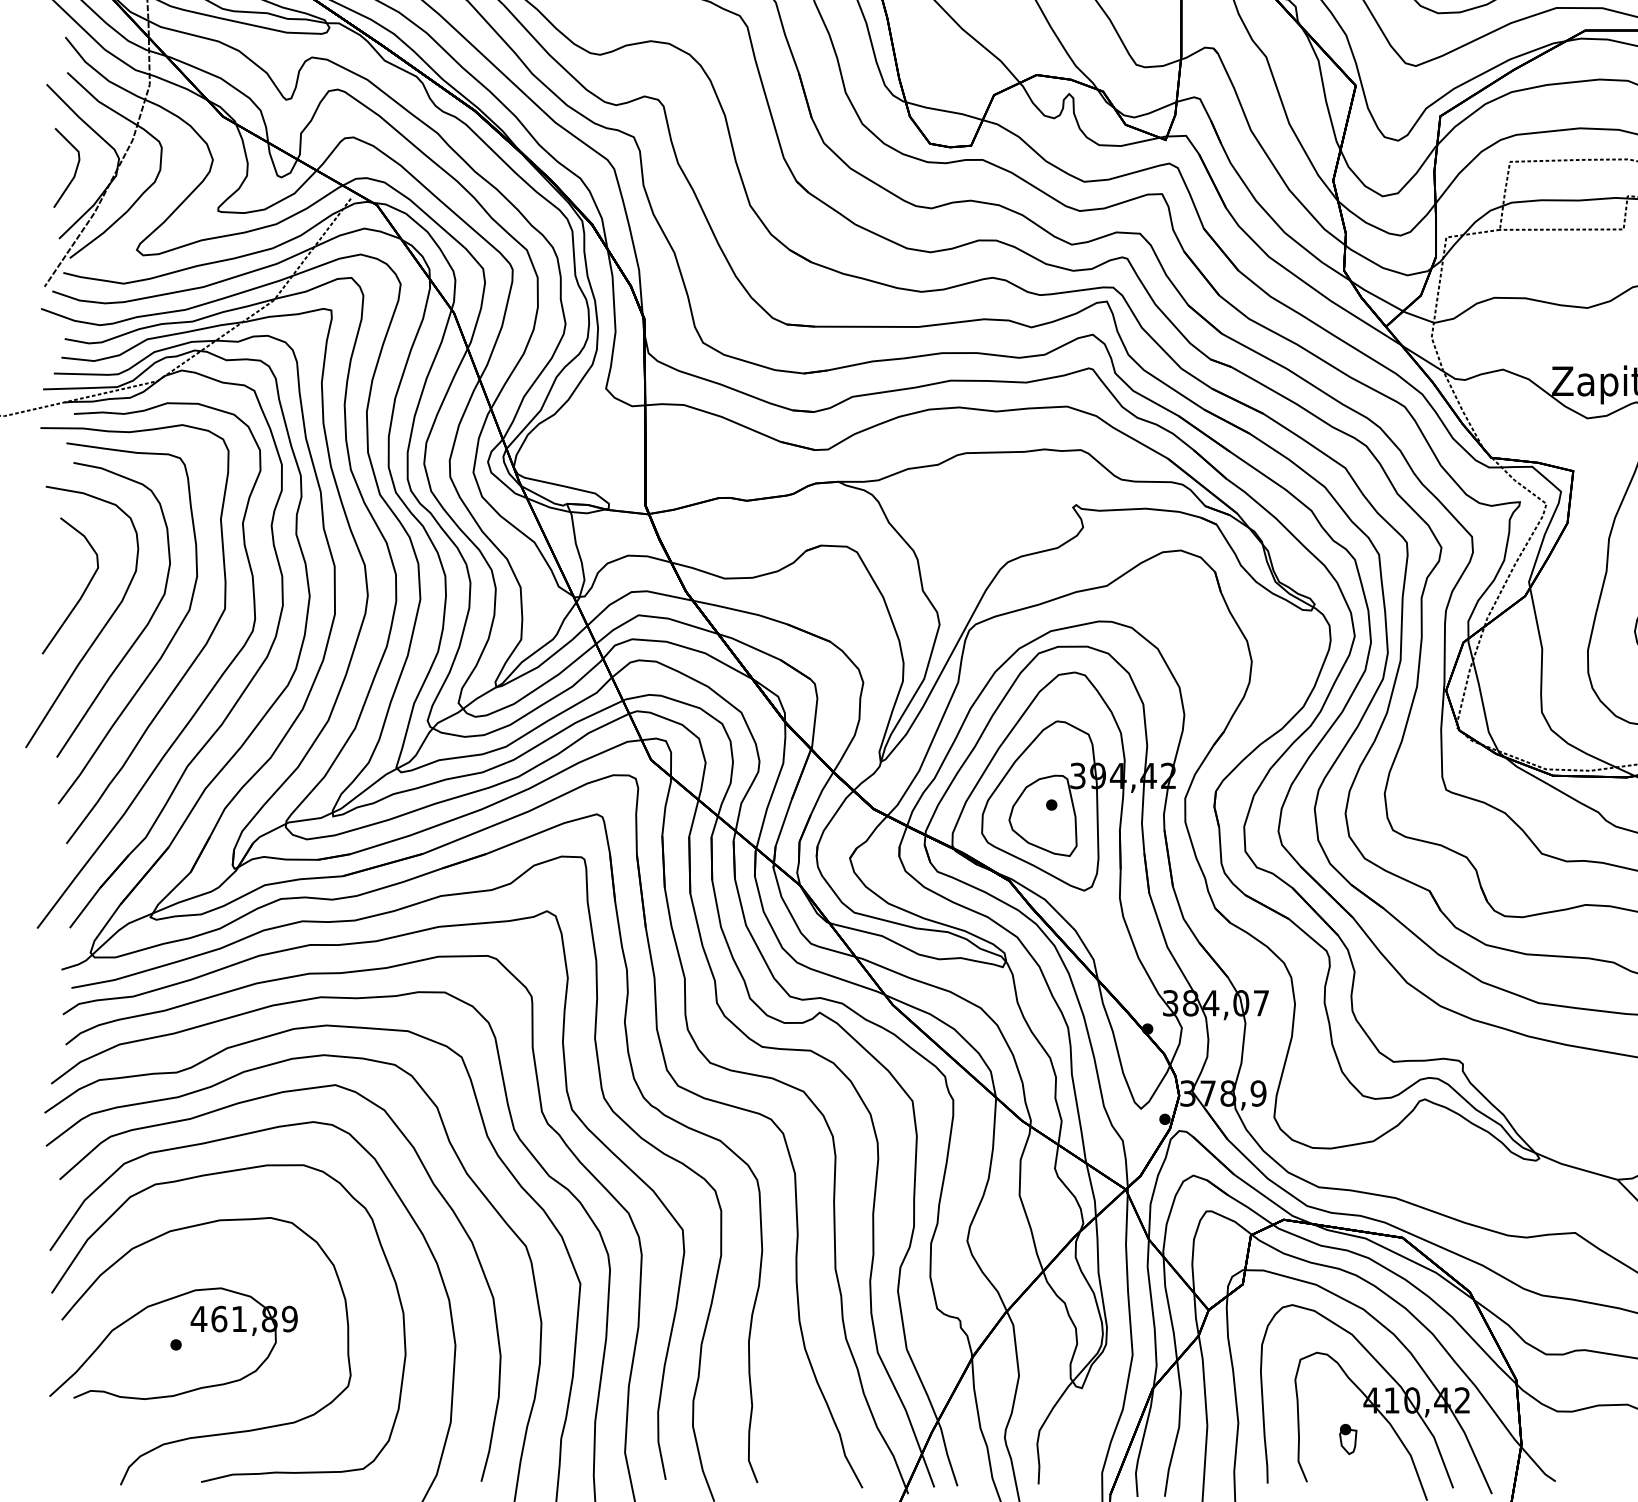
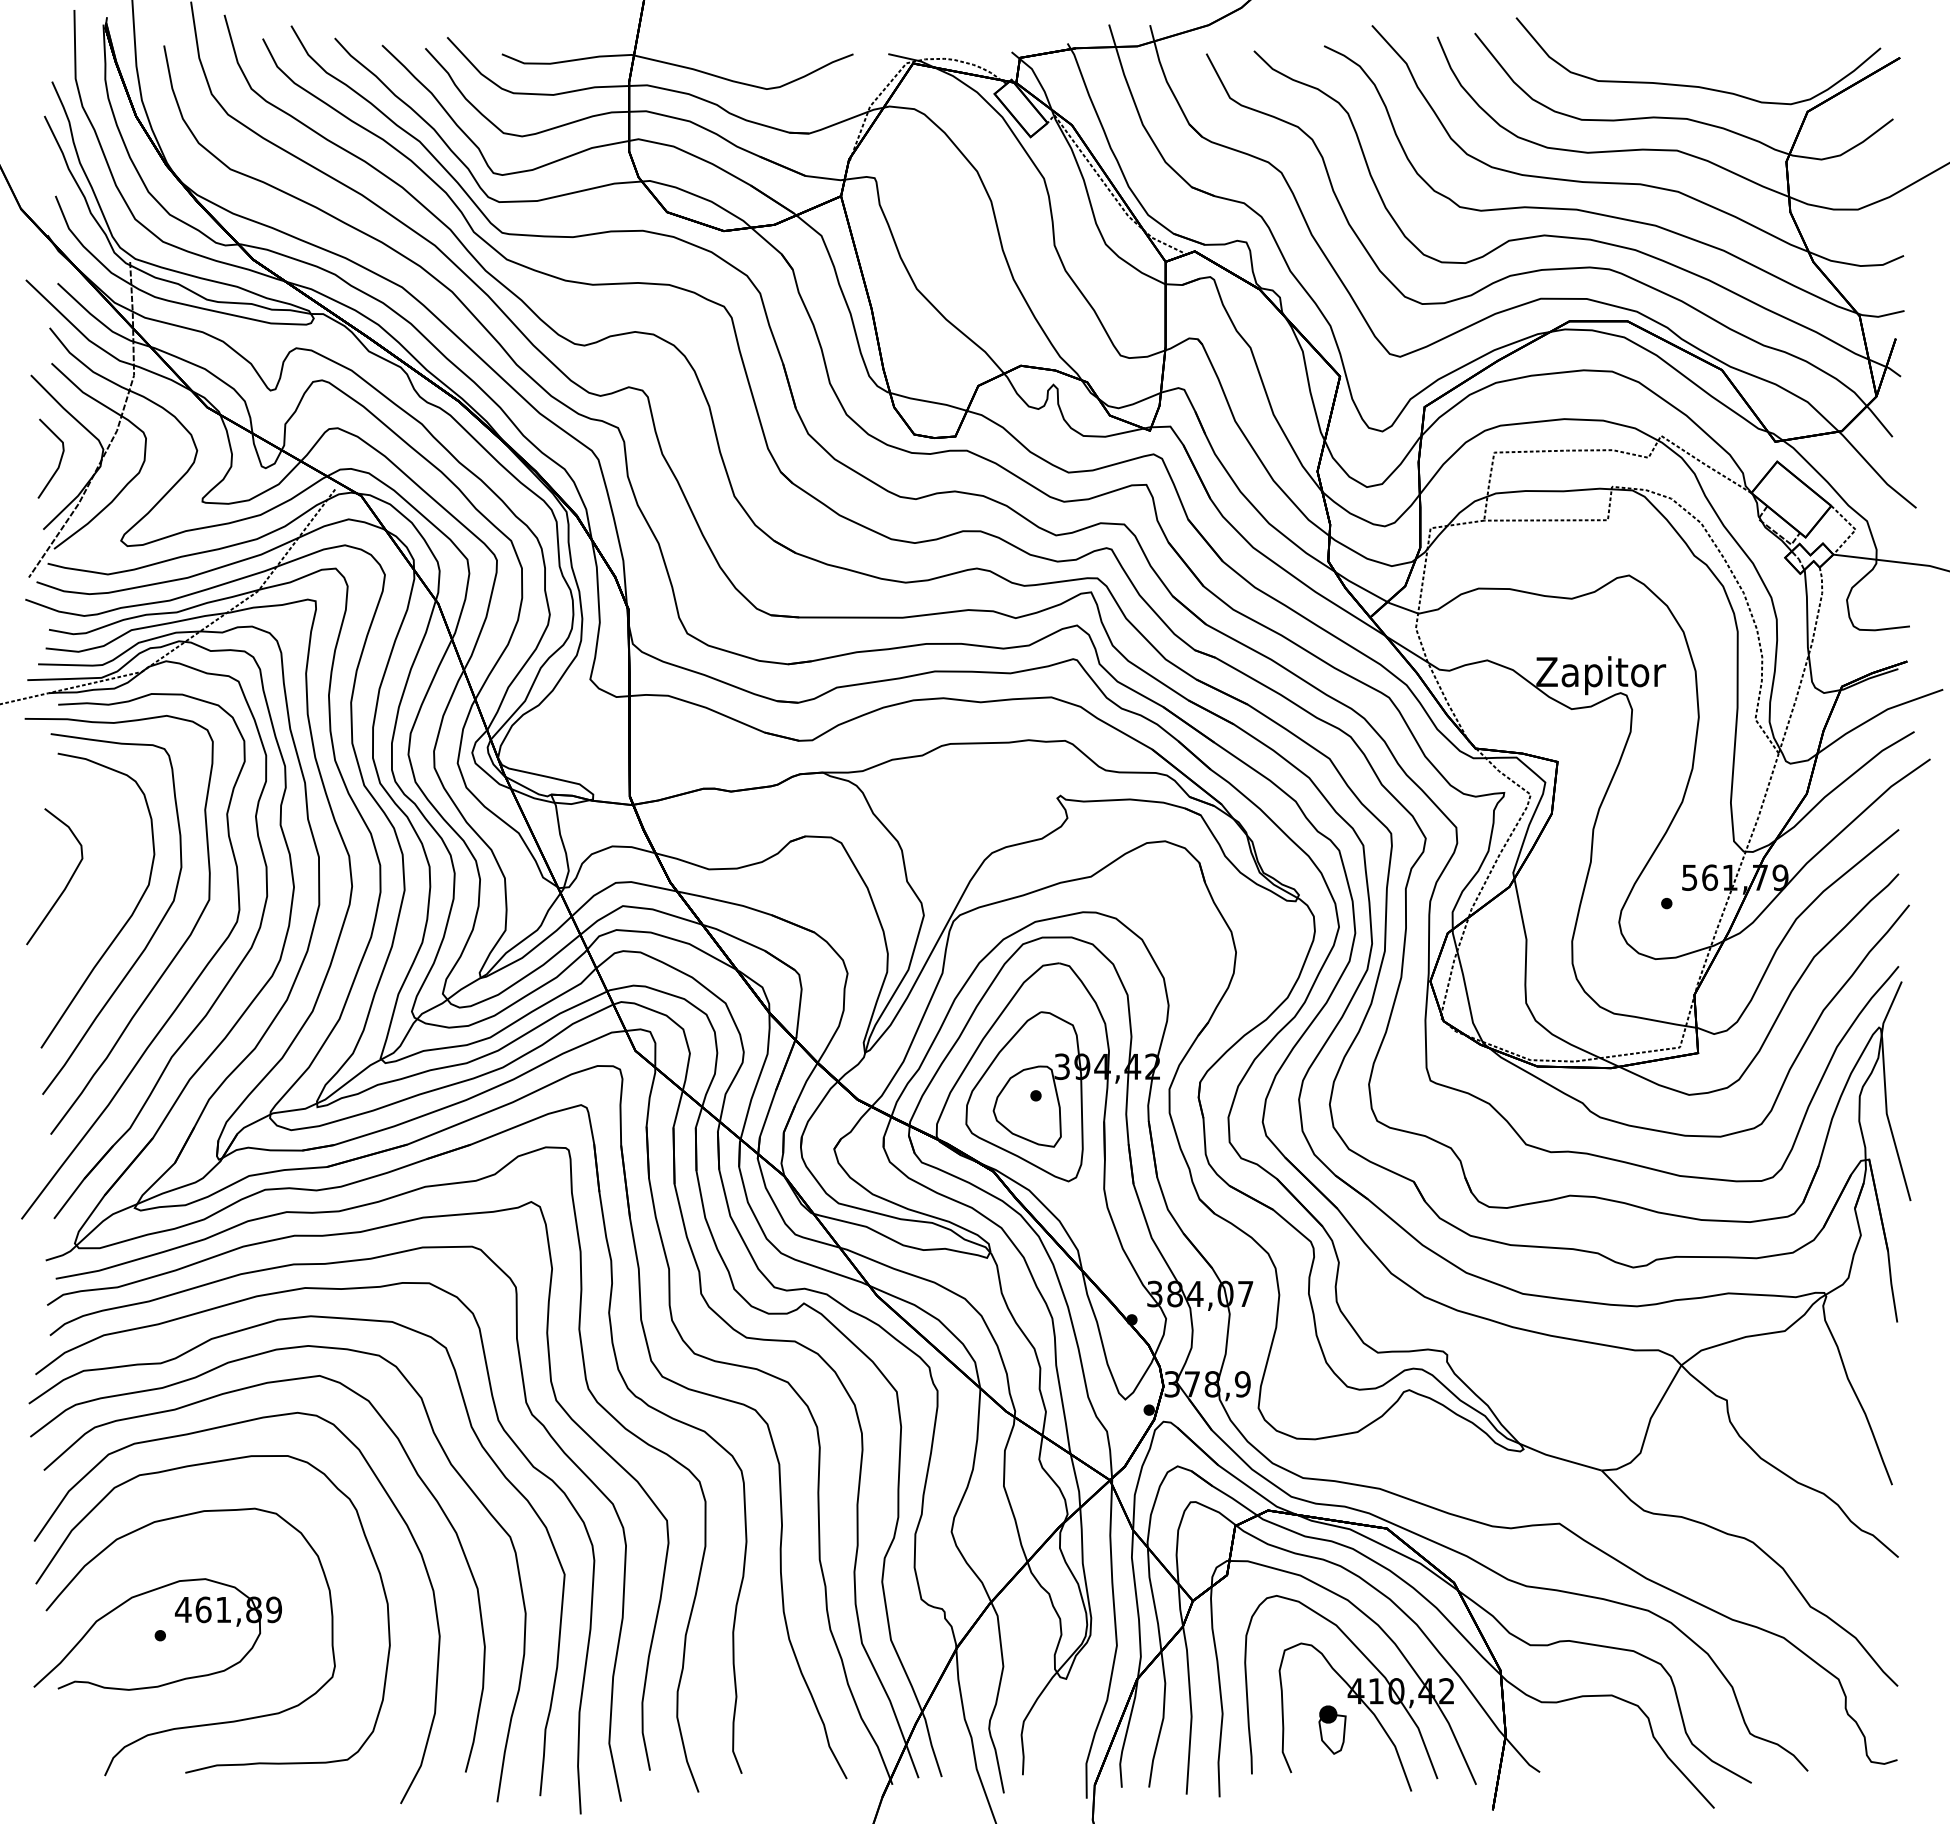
curve: (100, 630) -> (84, 921), removed
part: (1348, 1438) -> (1332, 1729), size x1.6

